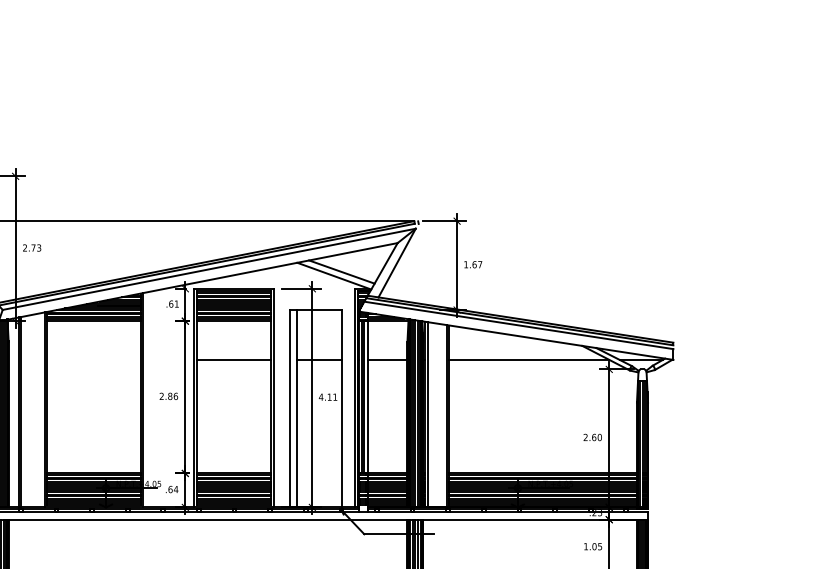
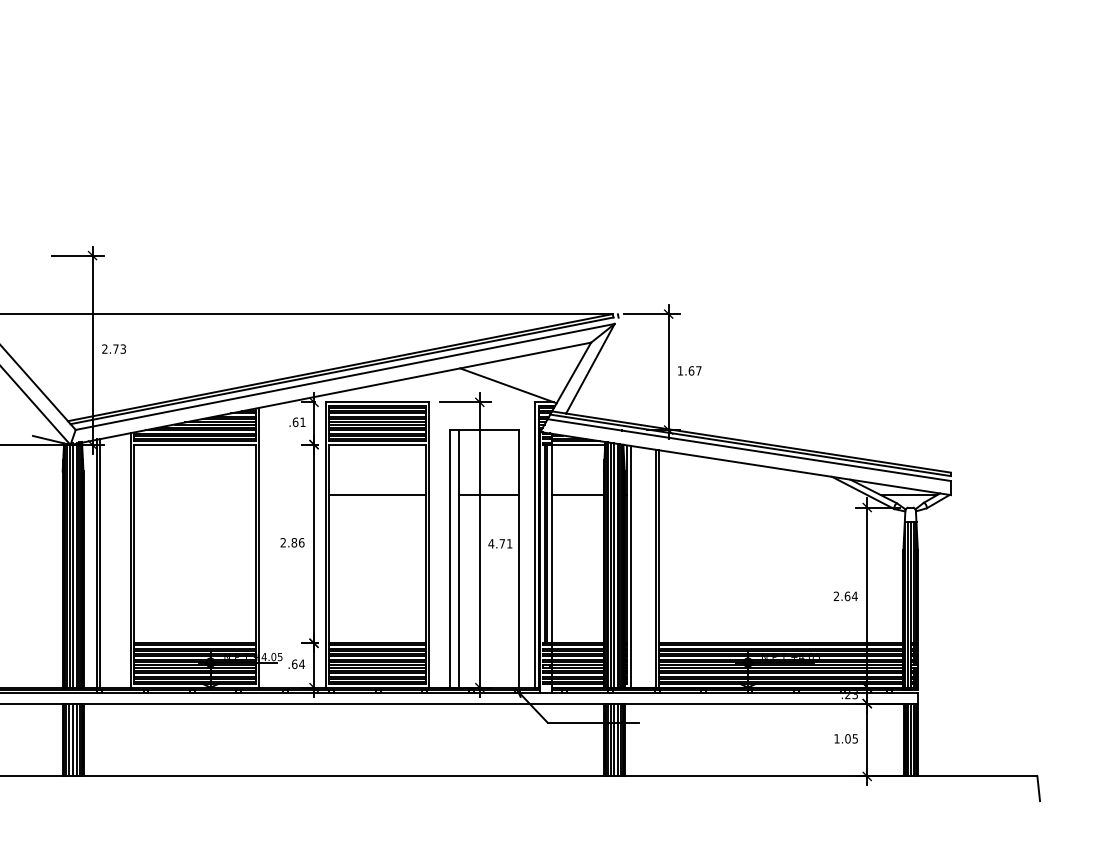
line: (342, 272) -> (518, 380), removed
line: (528, 360) -> (762, 495), removed
text: (328, 396) -> (501, 543), 4.11 -> 4.71
text: (599, 437) -> (854, 596), 2.60 -> 2.64

